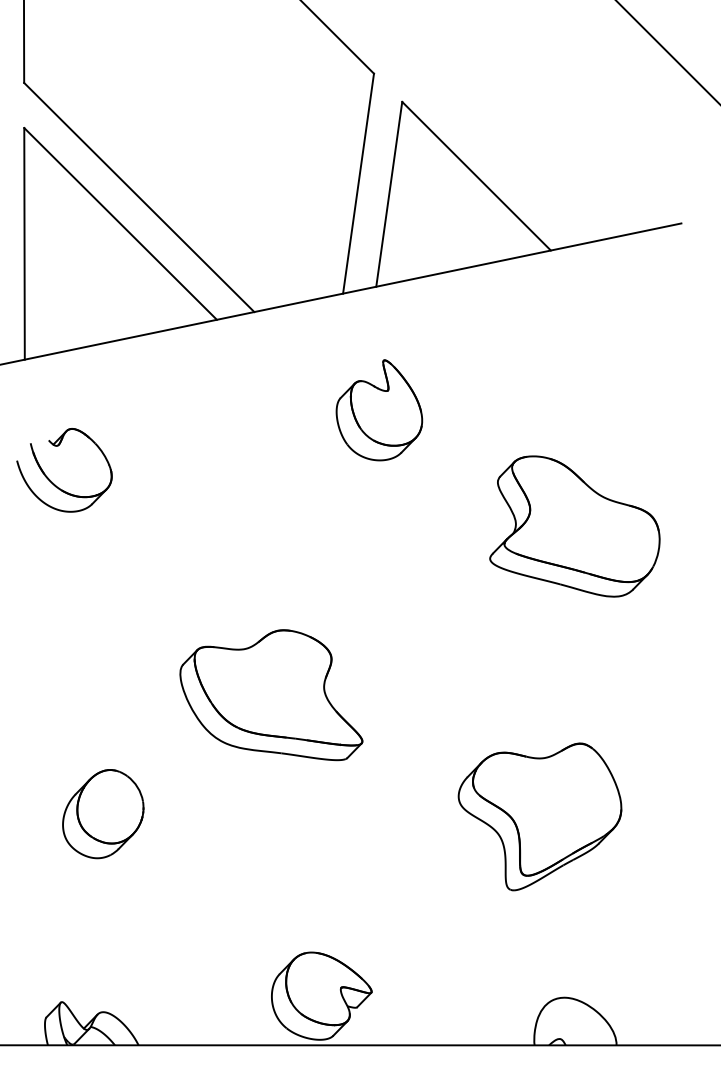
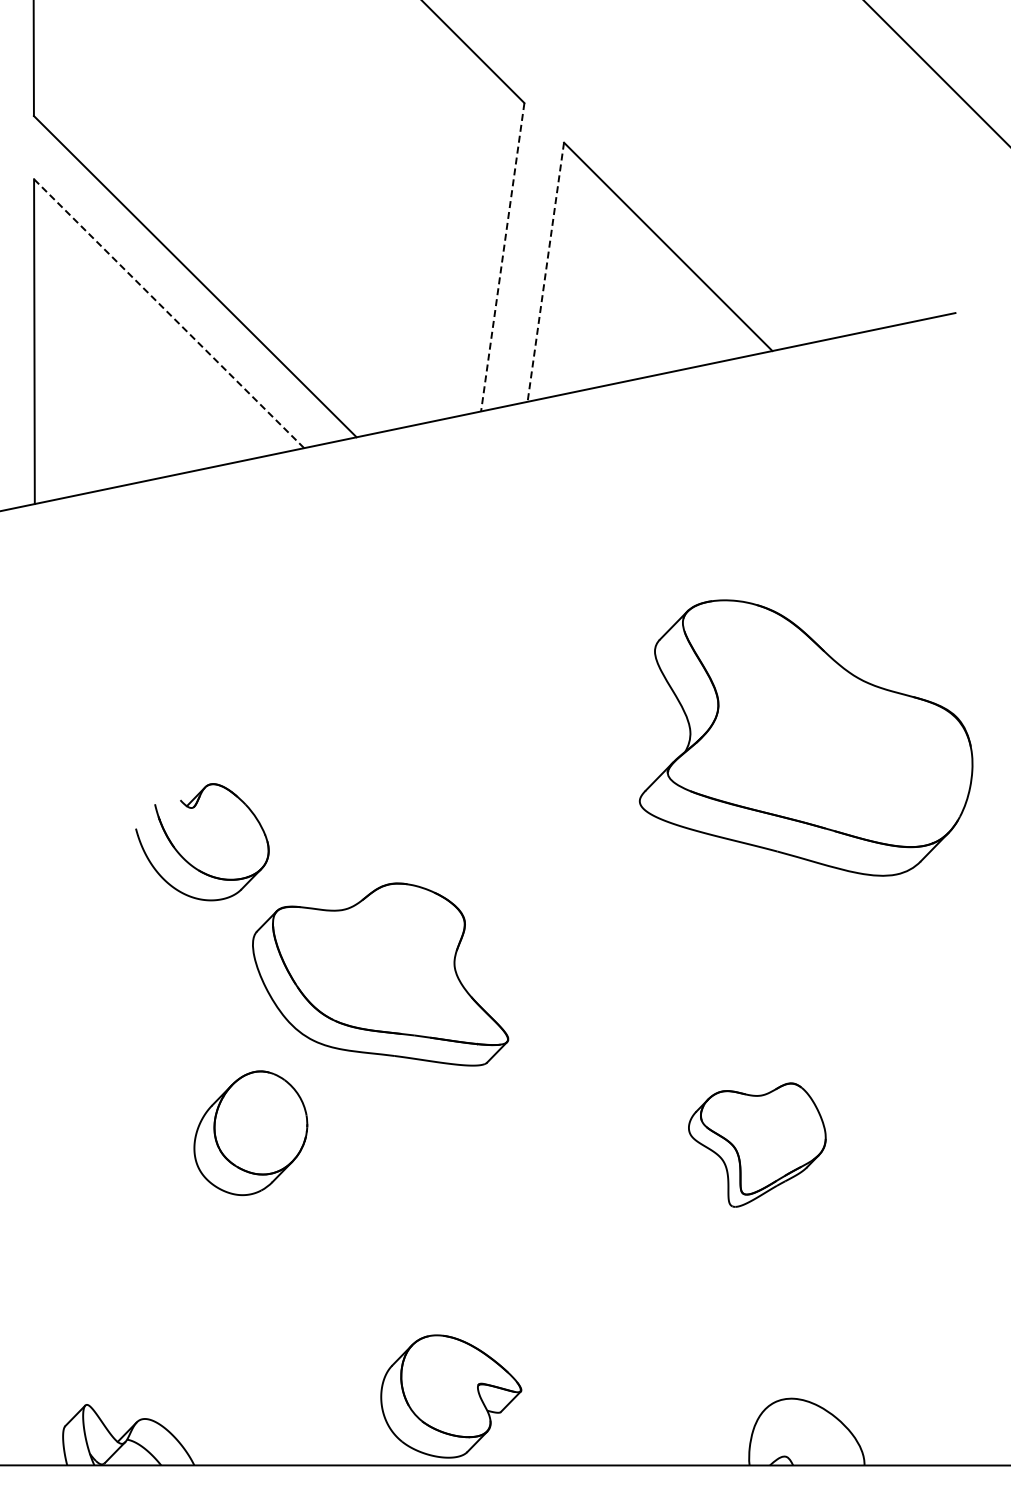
line: (358, 183) -> (502, 257), solid -> dashed
line: (389, 194) -> (545, 272), solid -> dashed
line: (120, 223) -> (169, 313), solid -> dashed
part: (379, 409) -> (531, 574), removed
part: (53, 482) -> (186, 859), moved
part: (574, 526) -> (805, 737), size x1.4
part: (103, 814) -> (250, 1133), moved
part: (540, 816) -> (757, 1144), size x0.6

